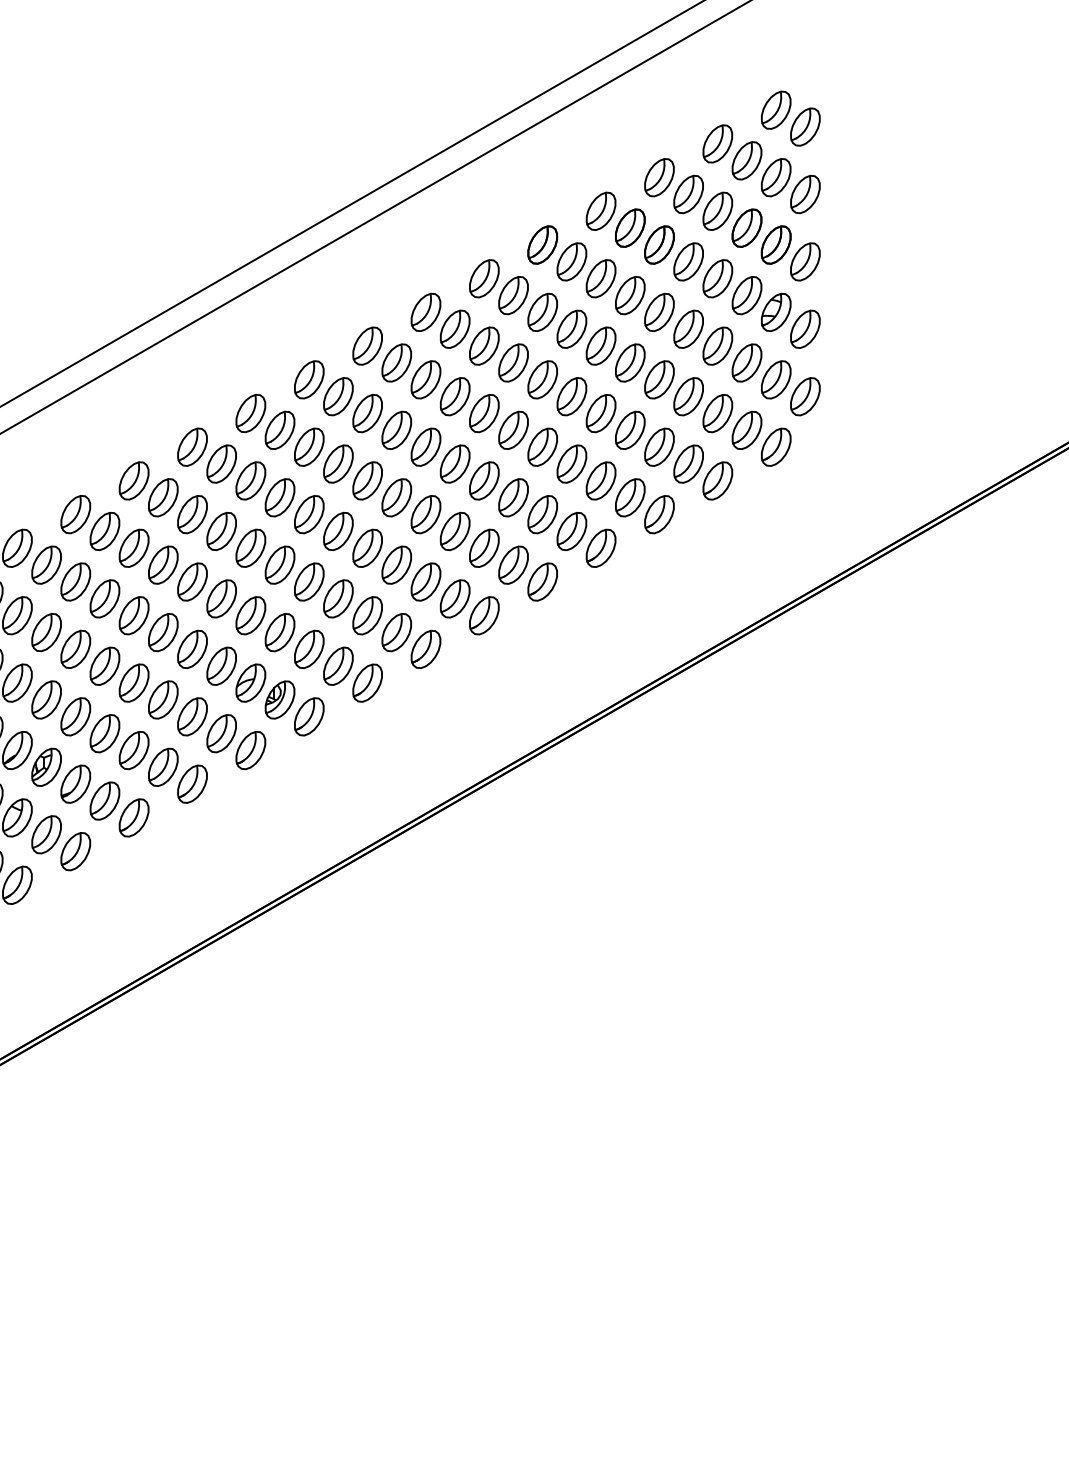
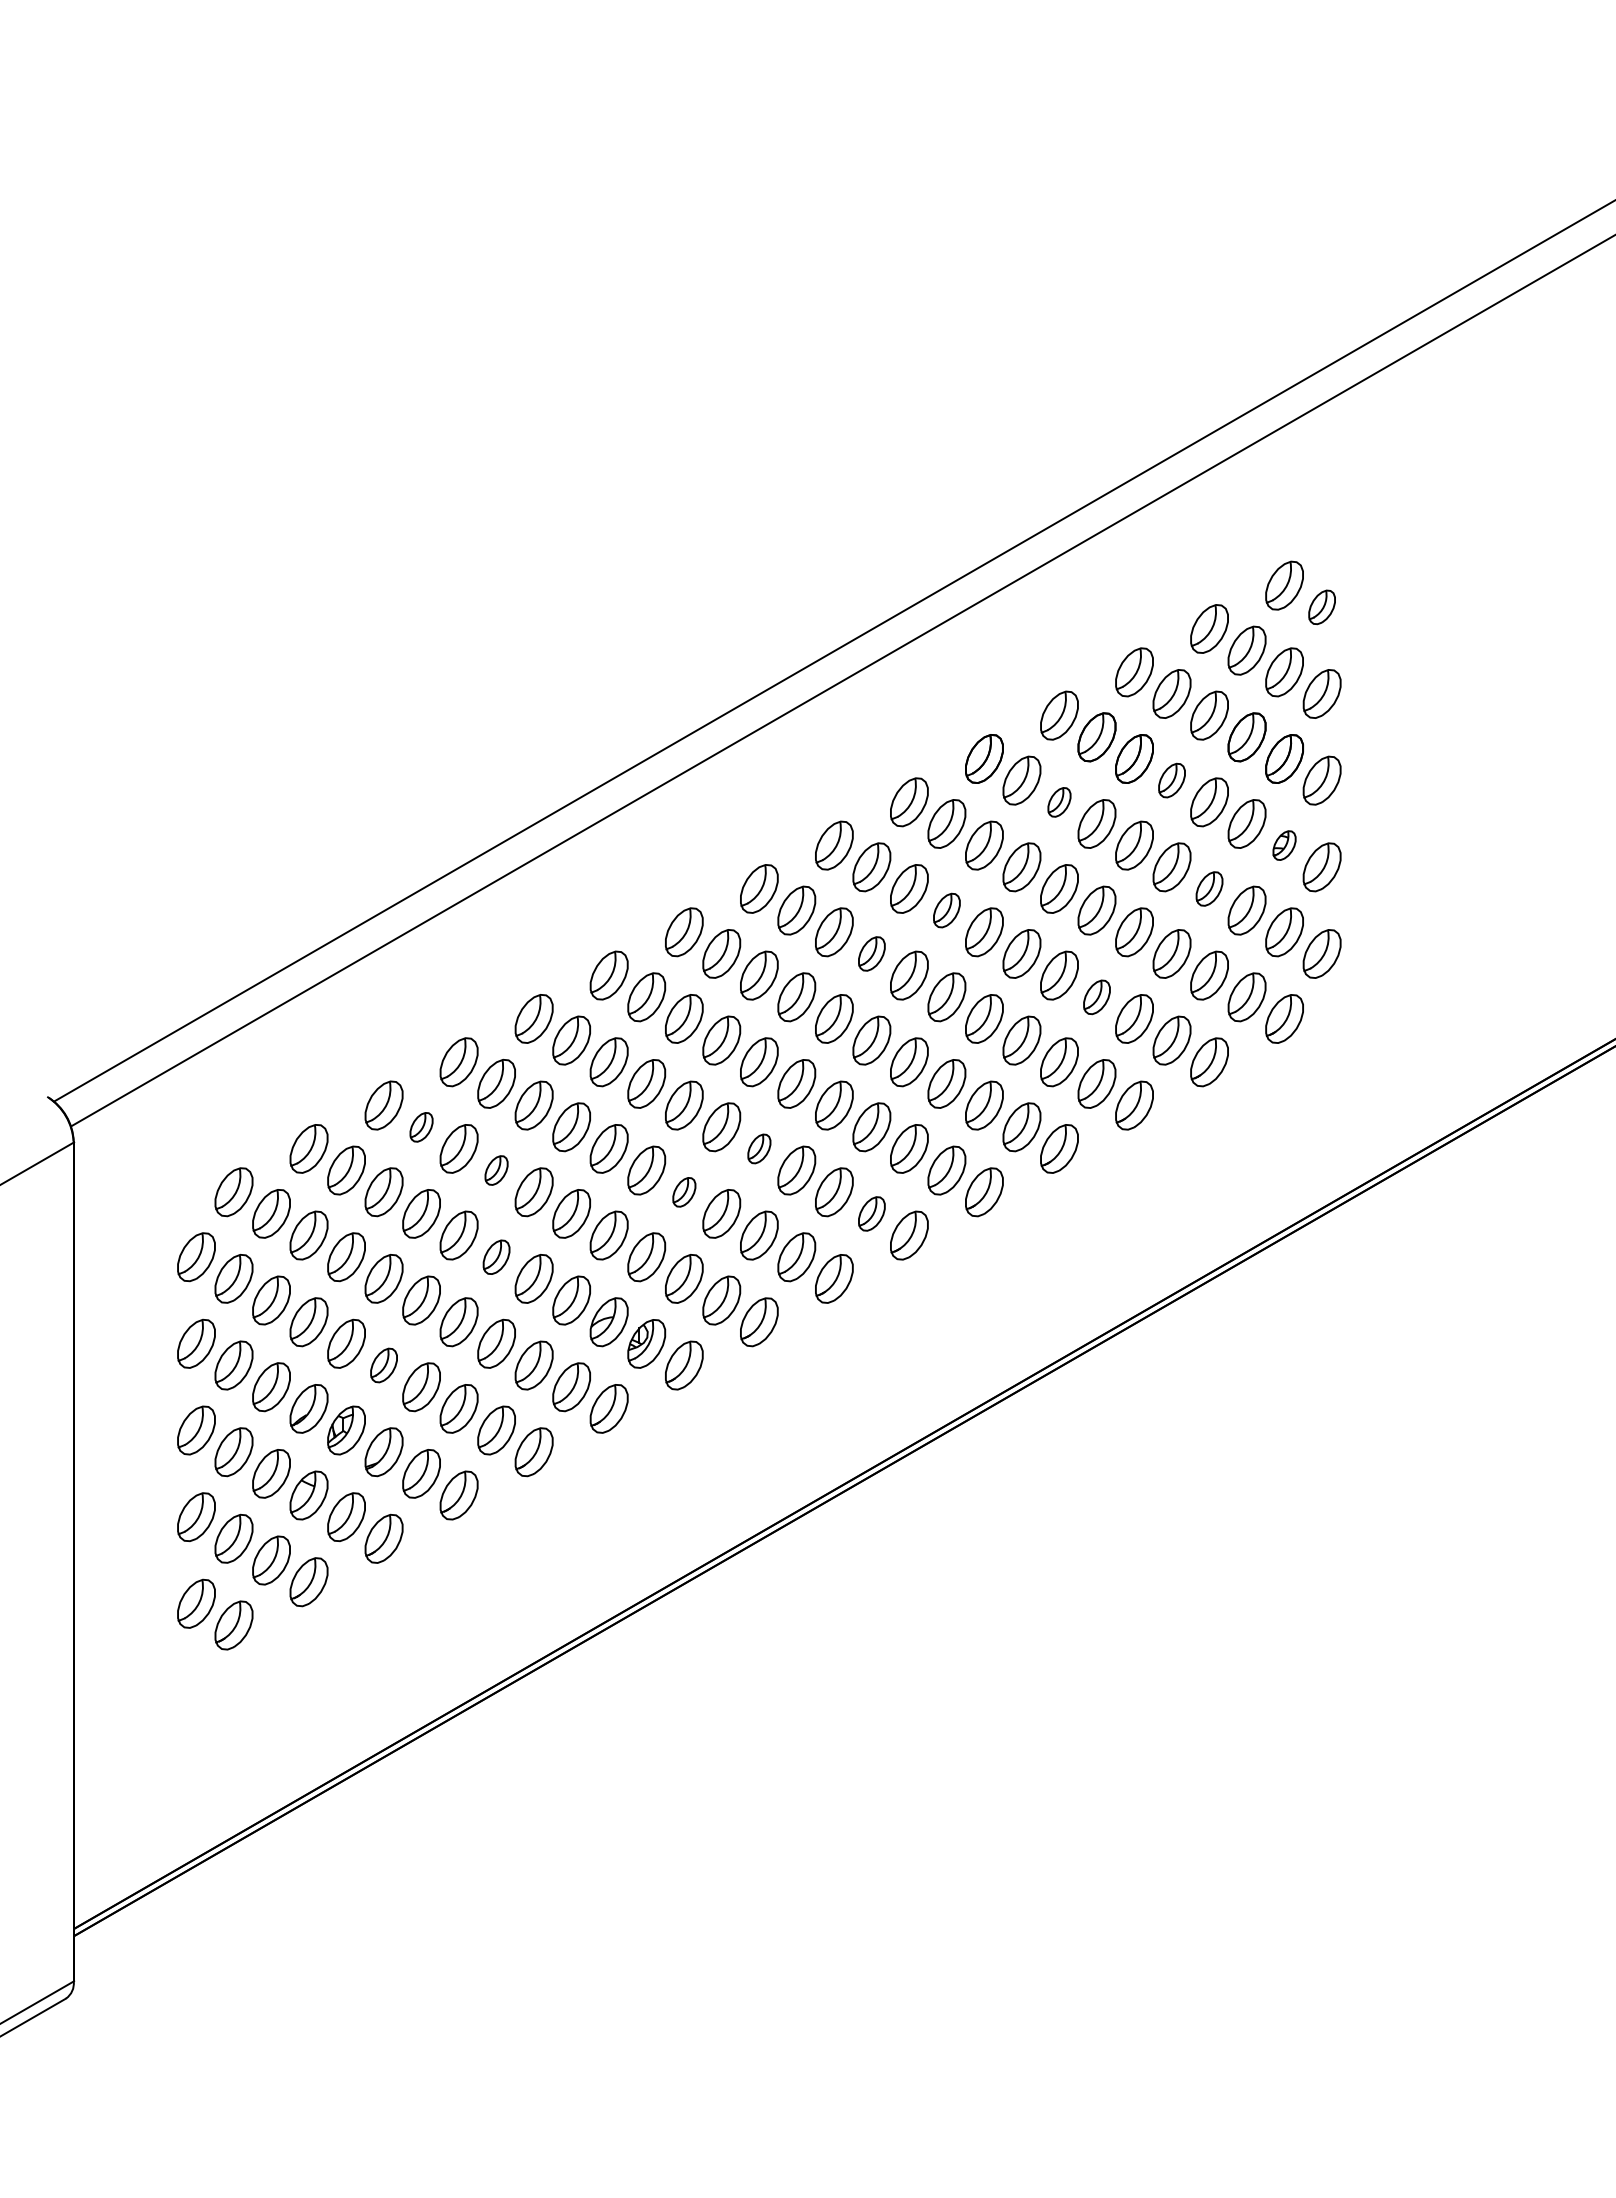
part: (804, 127) -> (1321, 607), size x0.7
part: (688, 261) -> (1171, 780), size x0.7
part: (601, 278) -> (1059, 802), size x0.6
part: (776, 312) -> (1284, 845), size x0.6
part: (717, 345) -> (1209, 888), size x0.7
part: (513, 362) -> (946, 910), size x0.7
part: (454, 396) -> (871, 953), size x0.7
part: (629, 430) -> (1096, 997), size x0.7
part: (104, 531) -> (421, 1127), size x0.6
part: (367, 548) -> (759, 1148), size x0.6
part: (163, 565) -> (496, 1170), size x0.6
part: (309, 582) -> (684, 1192), size x0.6
part: (454, 598) -> (871, 1213), size x0.7
part: (163, 632) -> (496, 1257), size x0.7
part: (75, 716) -> (383, 1365), size x0.7

